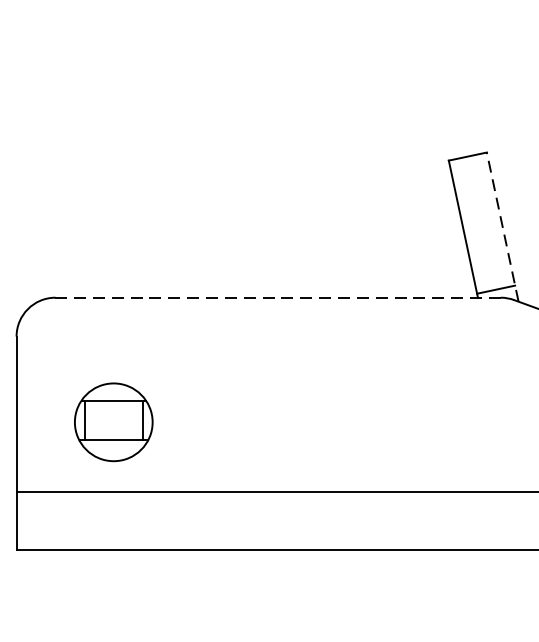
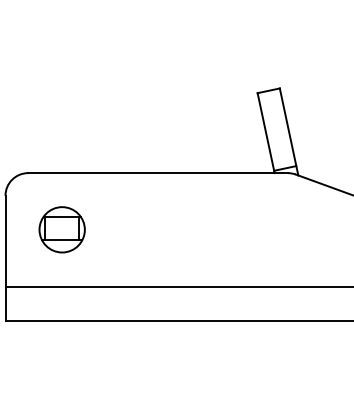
line: (501, 226) -> (288, 131), dashed -> solid
line: (278, 298) -> (158, 173), dashed -> solid
part: (112, 421) -> (61, 229), moved

